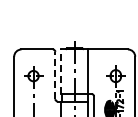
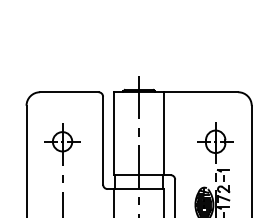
line: (61, 71) -> (114, 133), dashed -> solid
line: (55, 75) -> (103, 140), dashed -> solid

